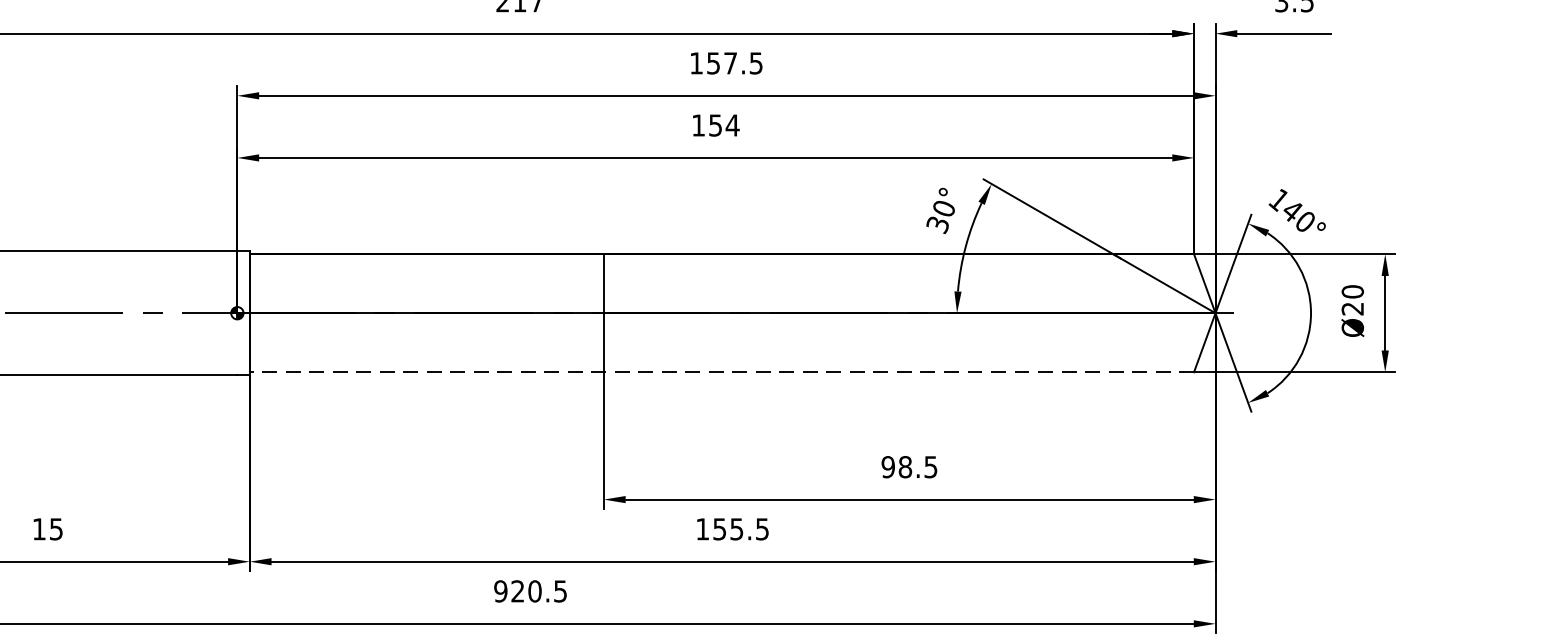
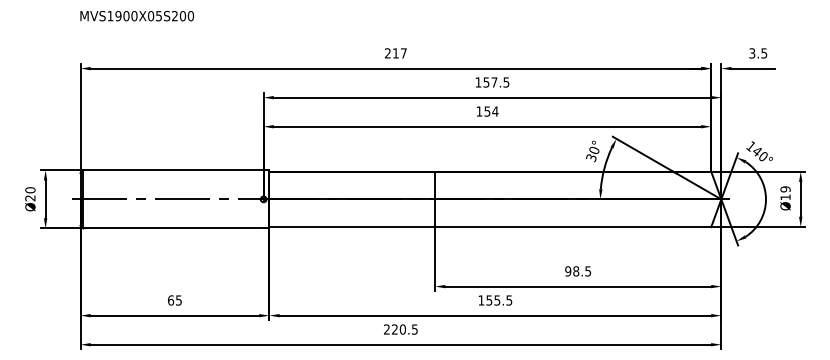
text: (1352, 300) -> (785, 193), Ø20 -> Ø19
line: (722, 373) -> (490, 227), dashed -> solid
text: (40, 529) -> (171, 300), 15 -> 65
text: (499, 591) -> (386, 329), 920.5 -> 220.5

